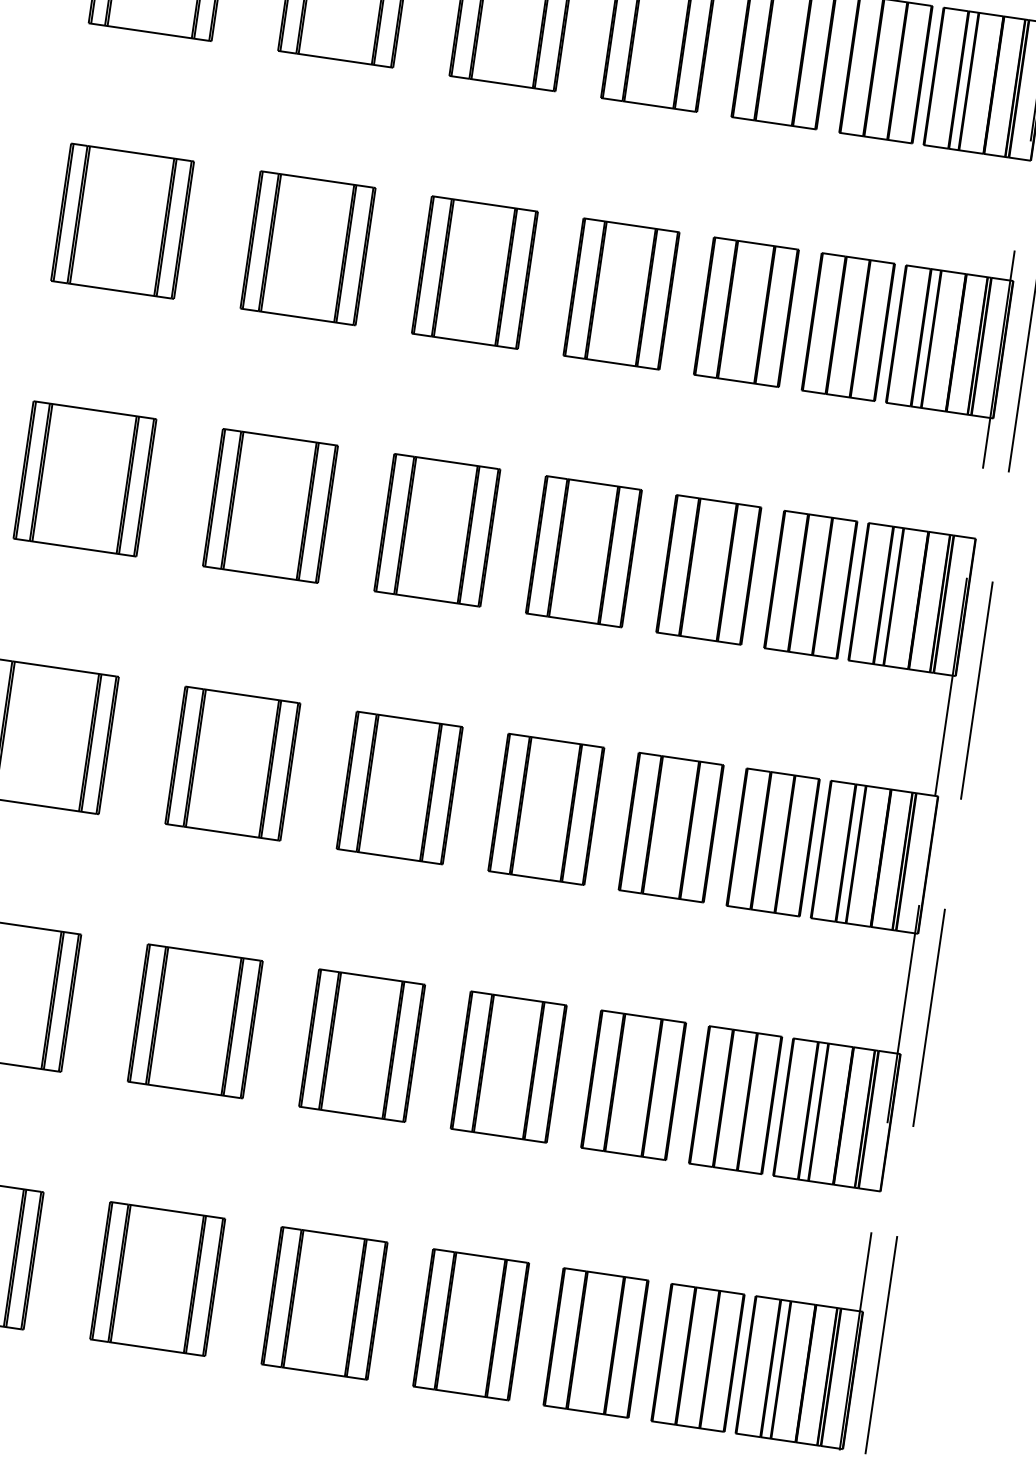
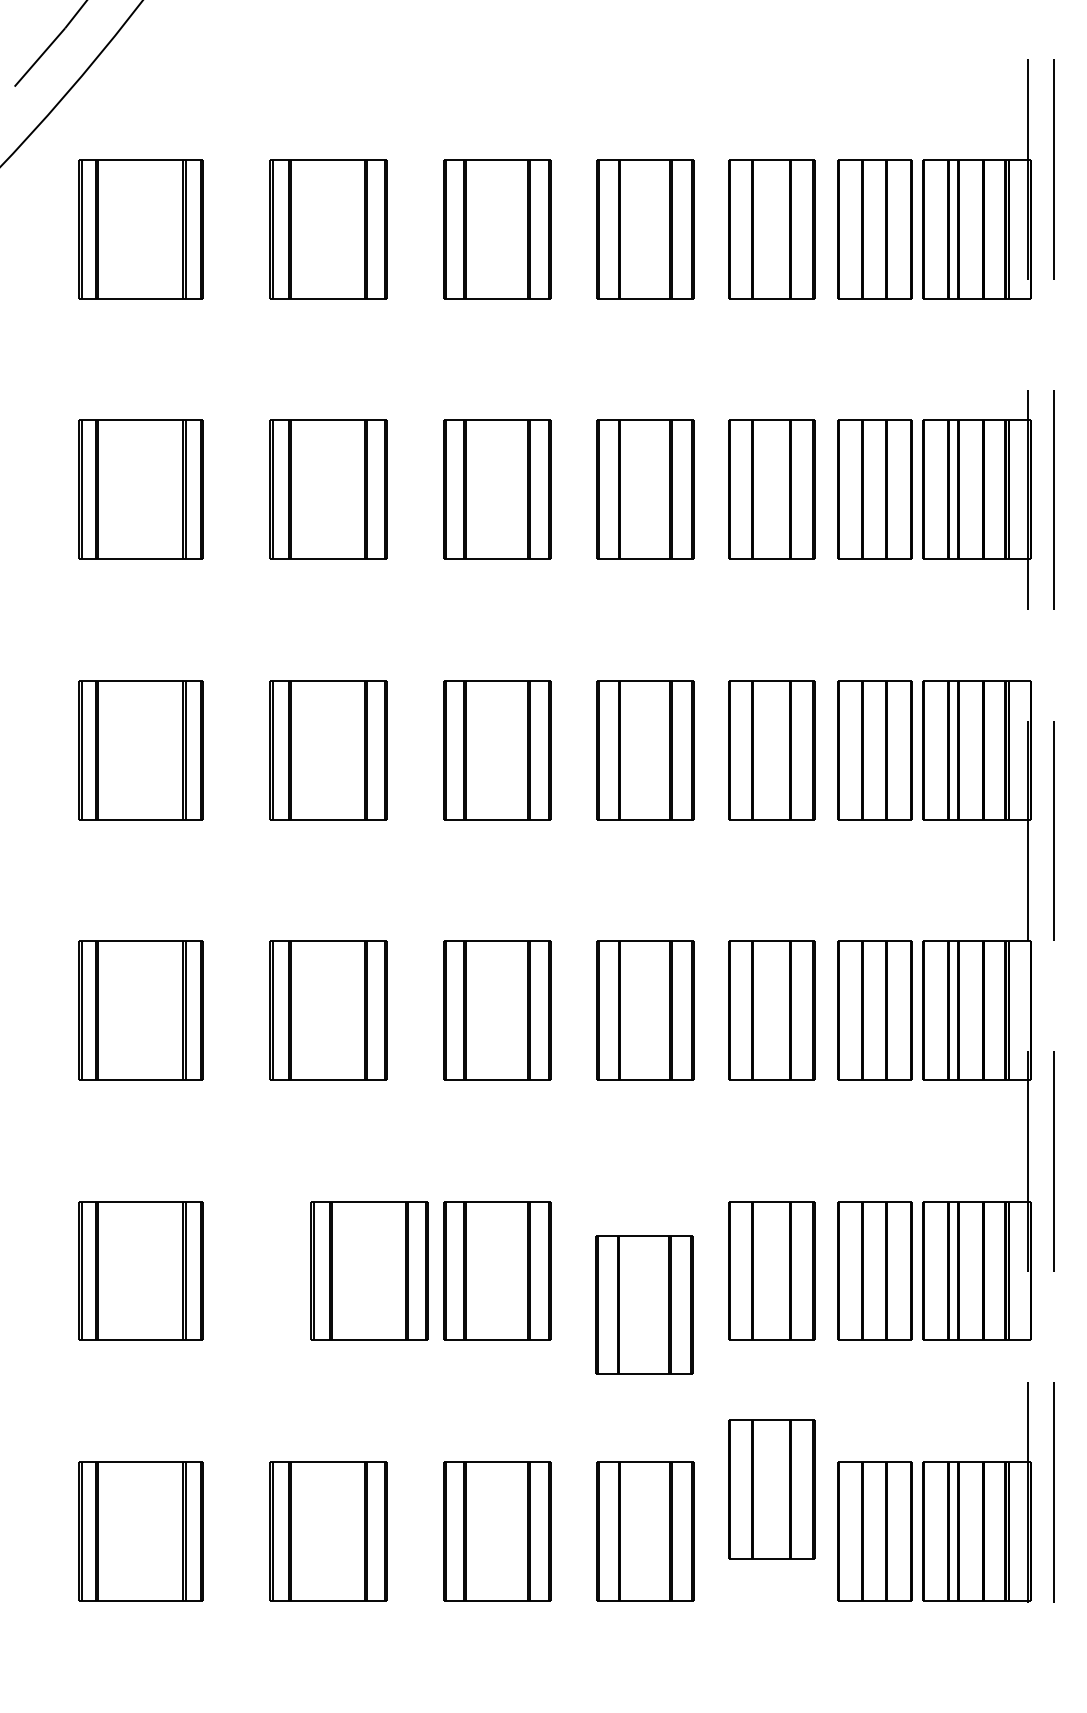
part: (195, 1020) -> (369, 1270), moved
part: (508, 1066) -> (644, 1304), moved
part: (595, 1343) -> (771, 1489), moved

